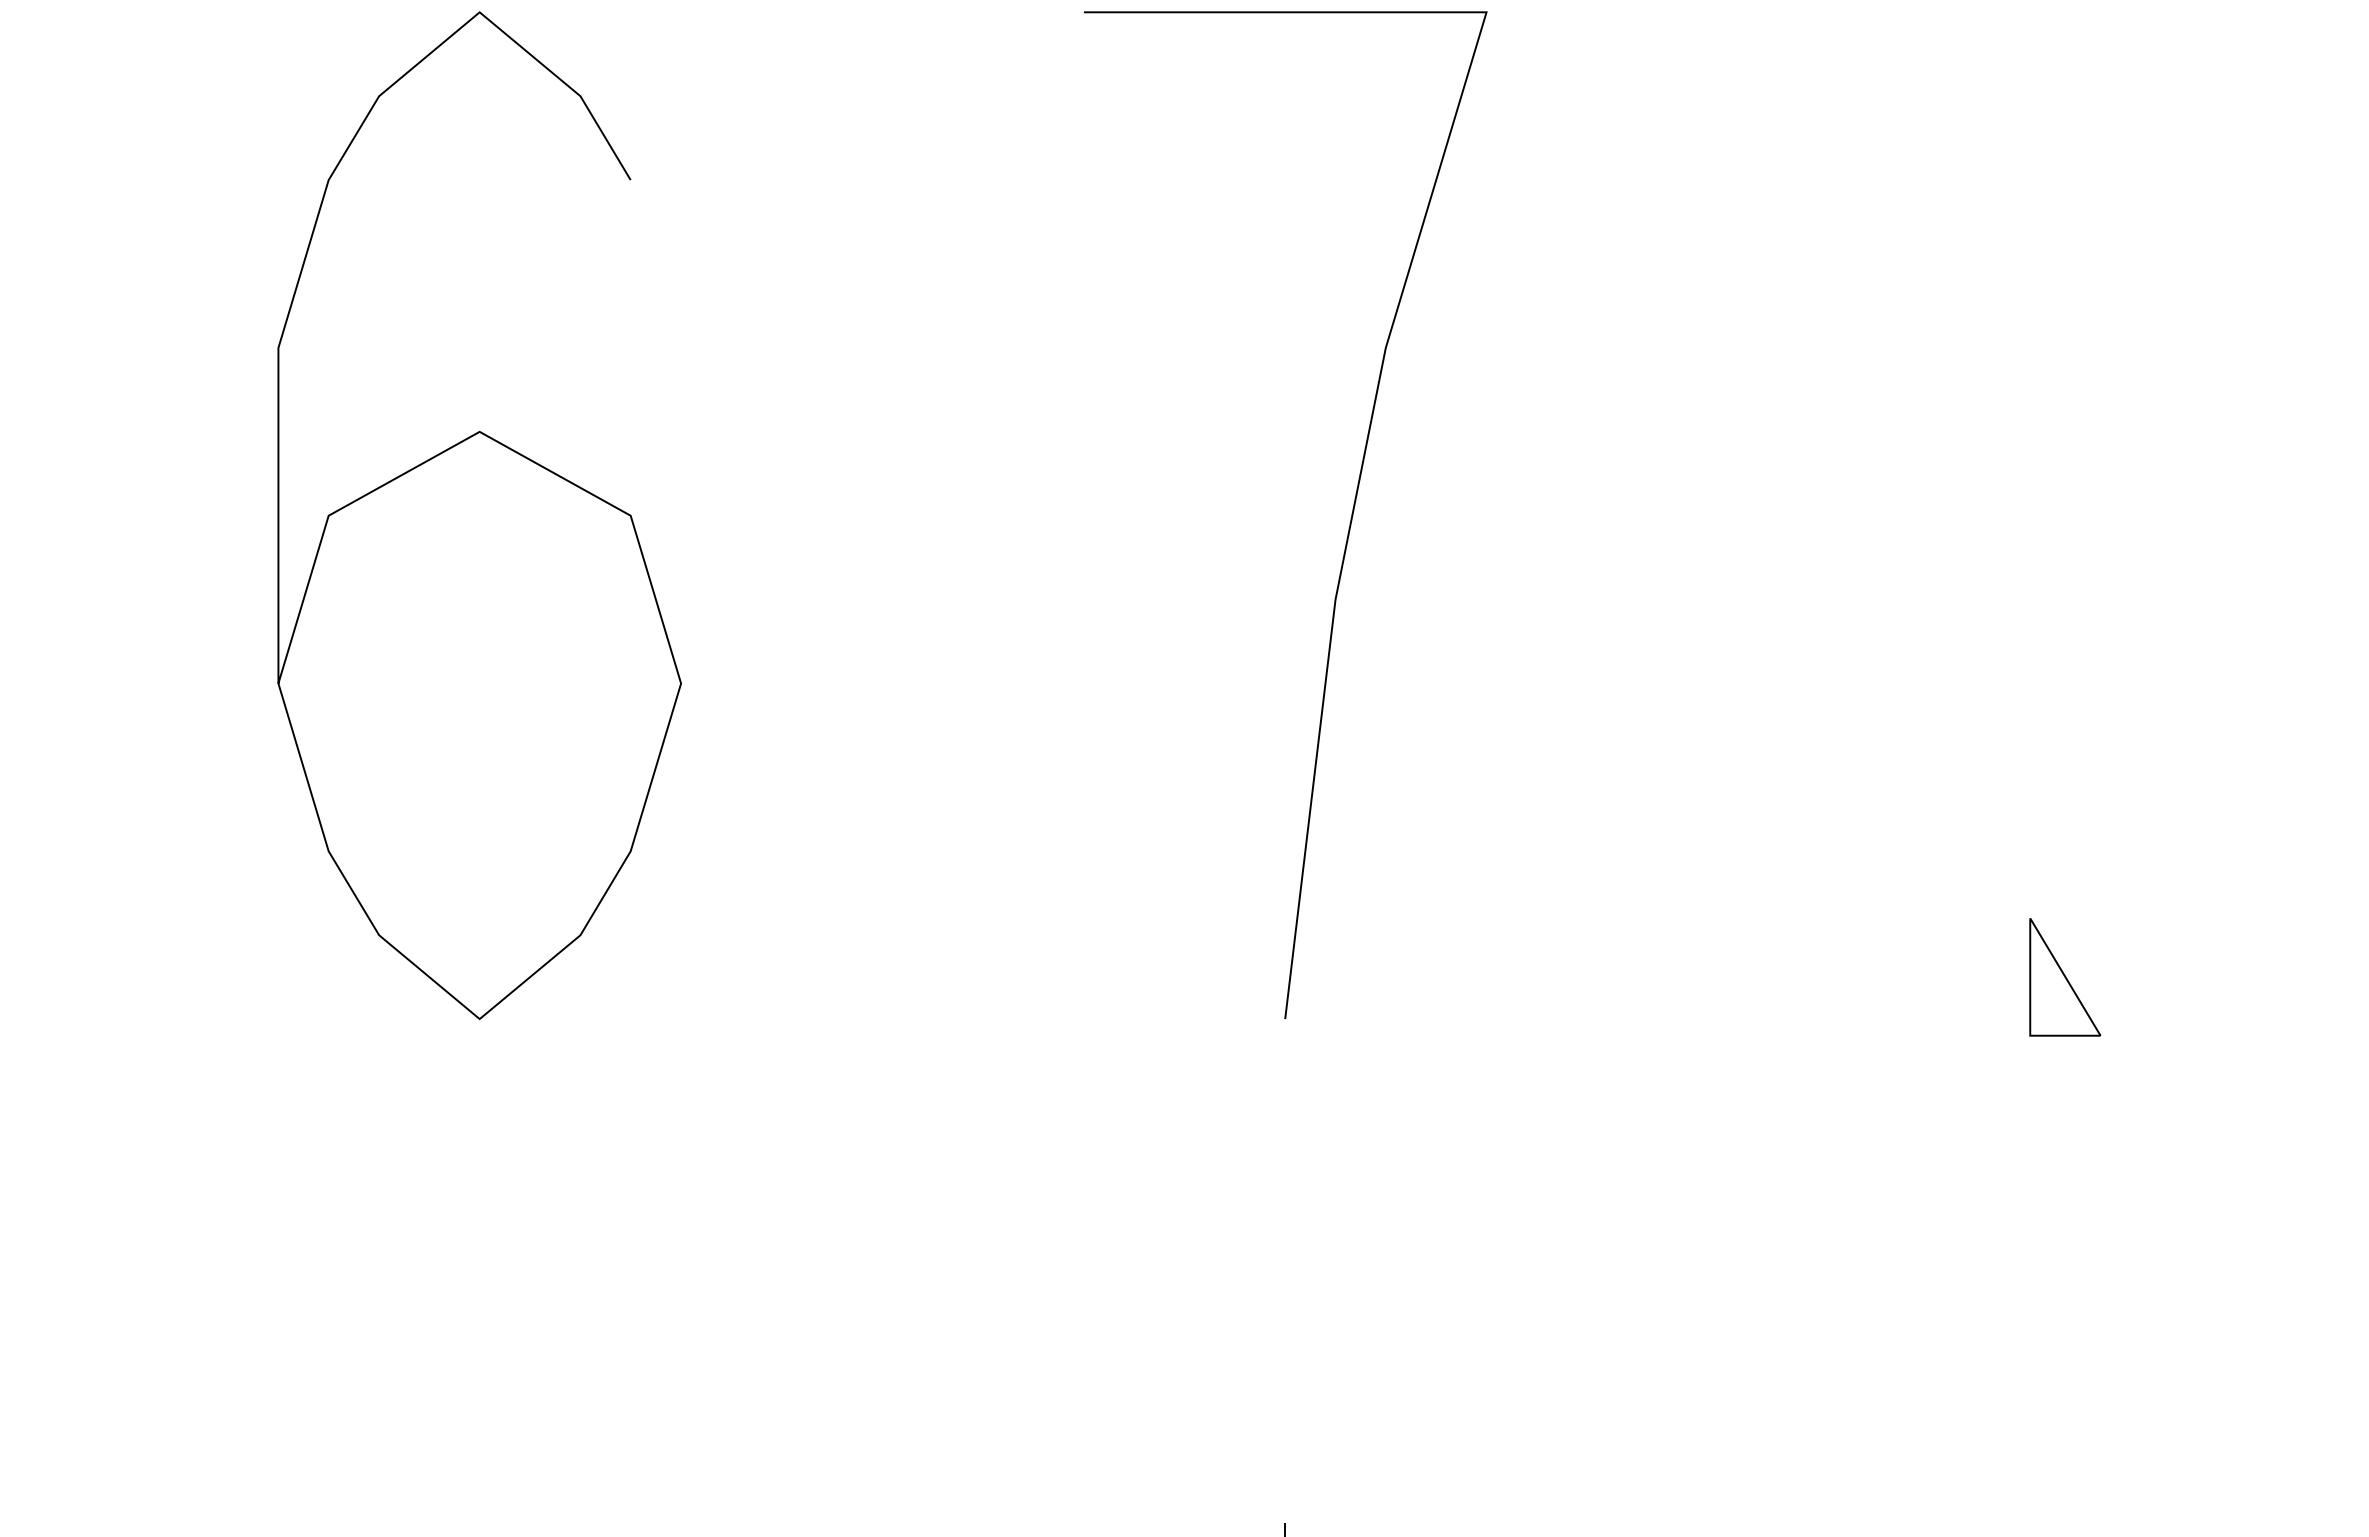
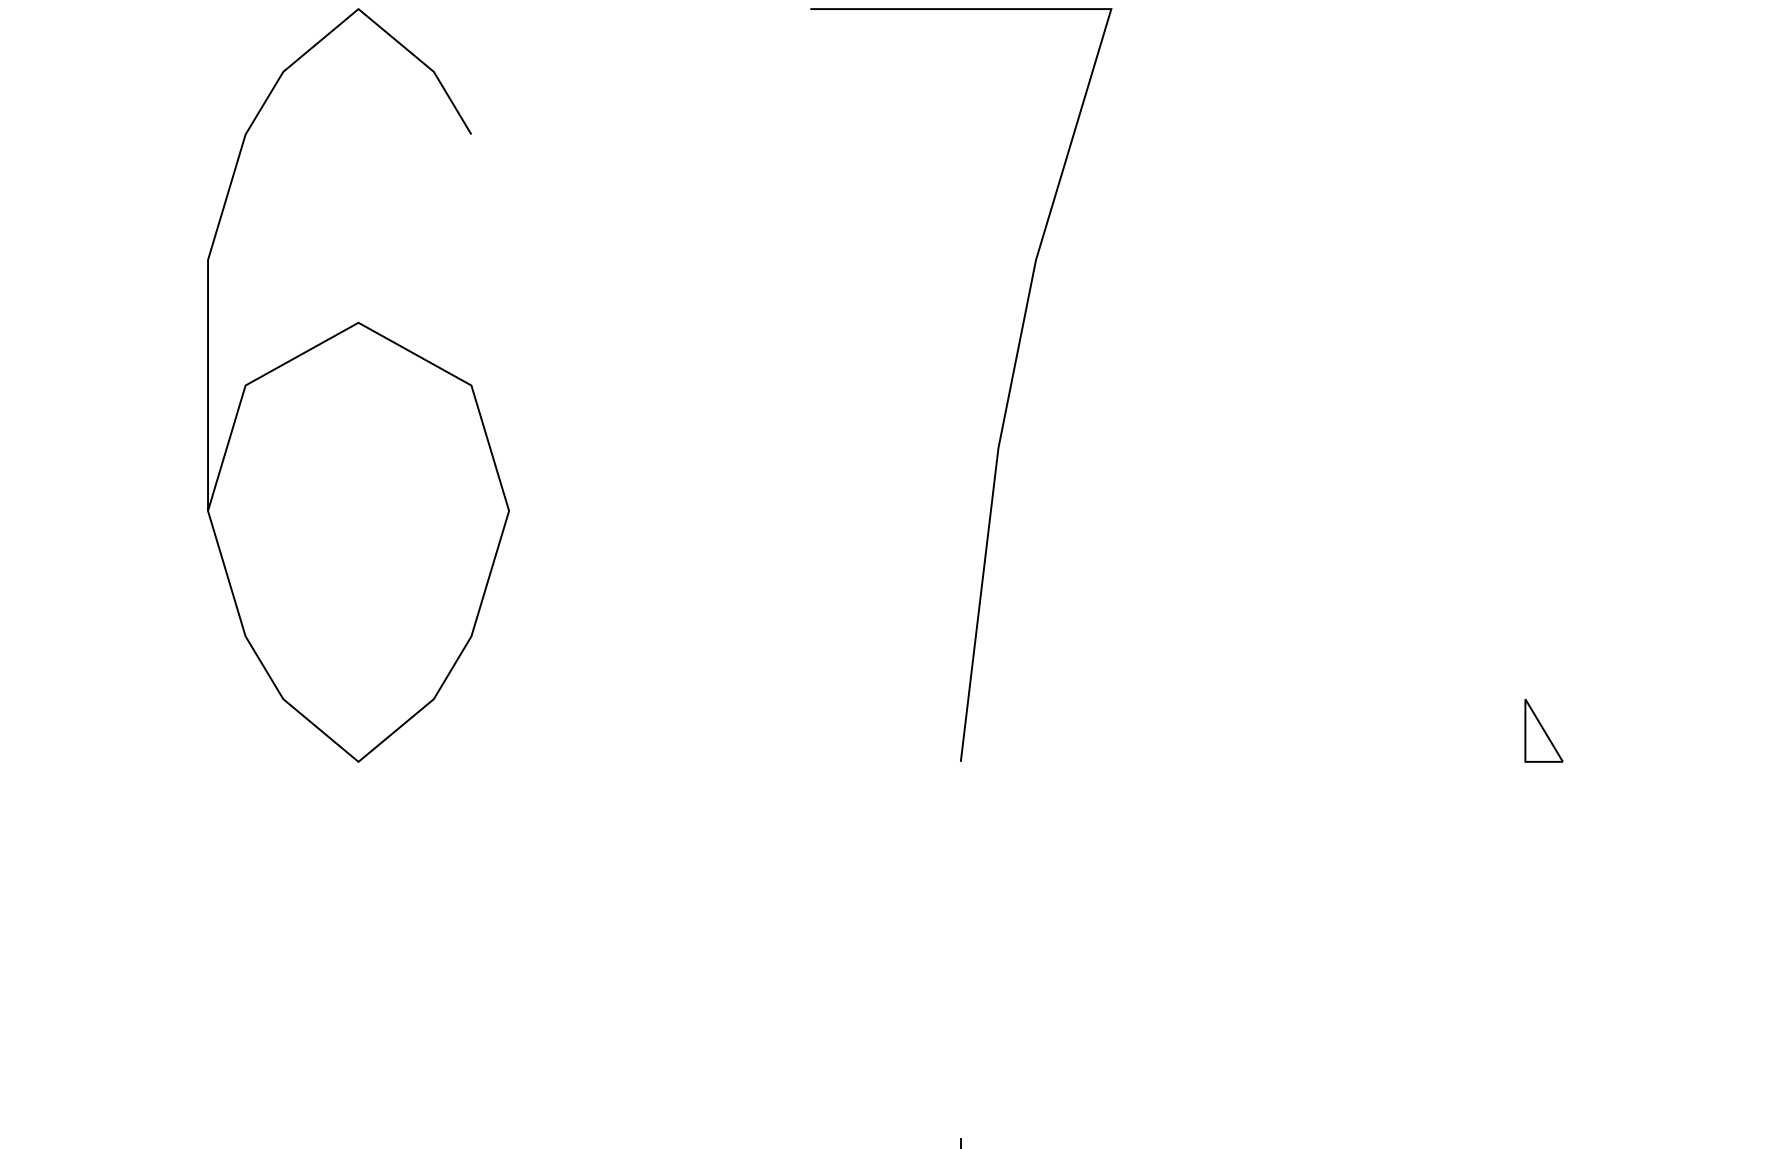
part: (2065, 977) -> (1544, 730), size x0.71

